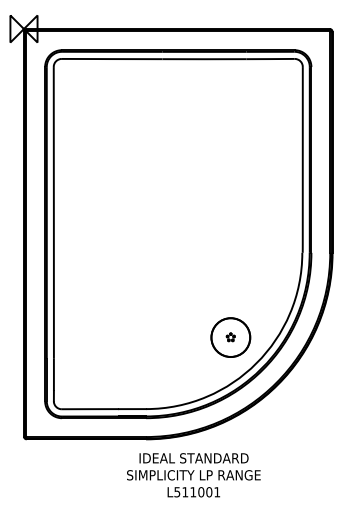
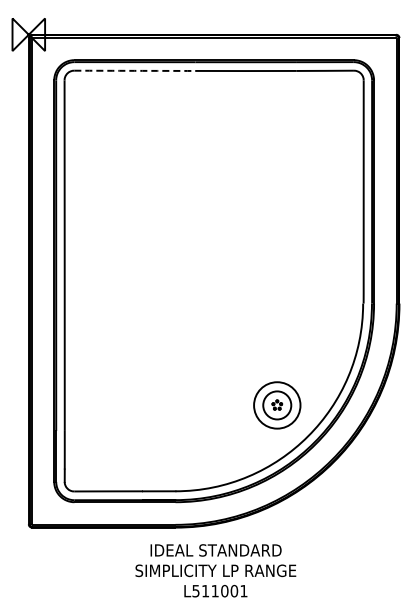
arc: (111, 58) -> (134, 70), solid -> dashed
circle: (230, 337) -> (276, 405), size x0.6
text: (193, 475) -> (215, 570), moved

